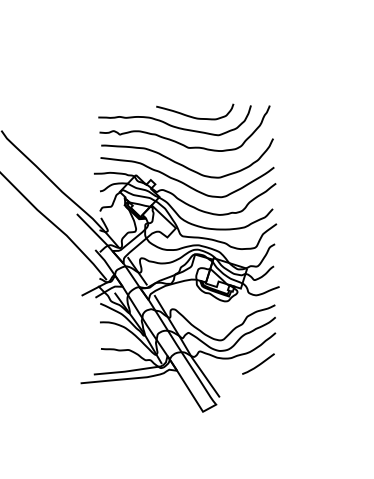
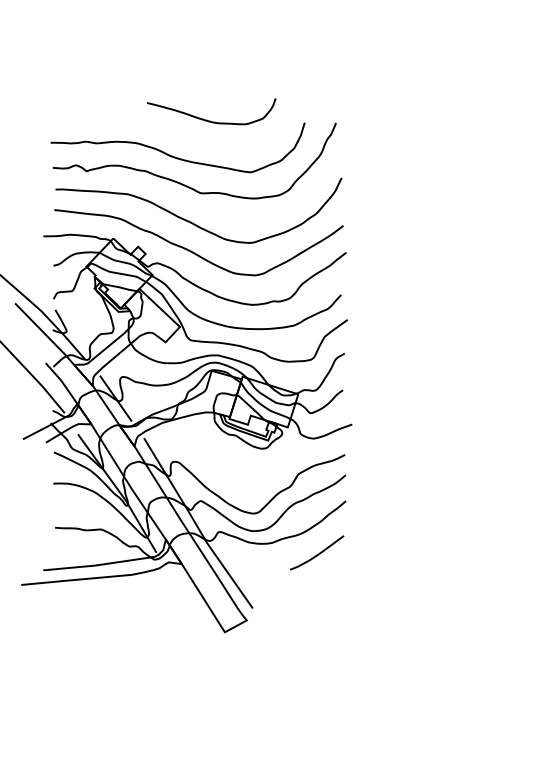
curve: (193, 116) -> (209, 119), moved

